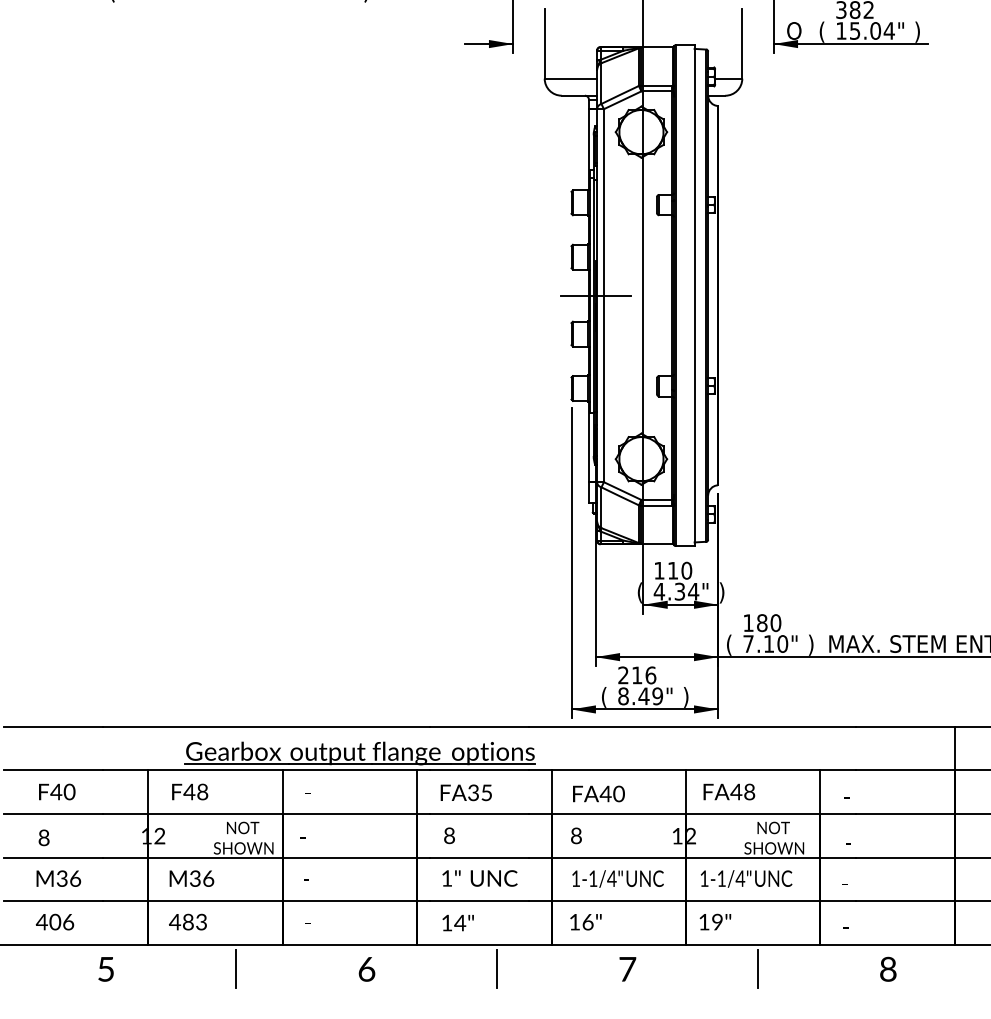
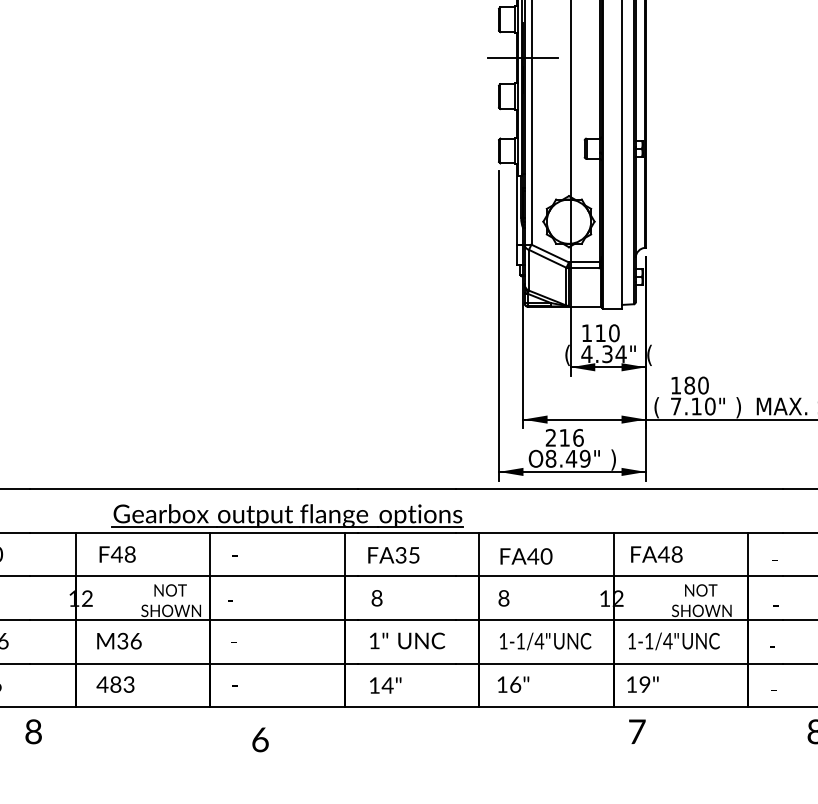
text: (721, 592) -> (649, 354), ) -> (
text: (608, 697) -> (536, 459), ( -> O
text: (106, 968) -> (34, 730), 5 -> 8
line: (236, 969) -> (164, 731), removed
text: (366, 969) -> (260, 739), moved
line: (496, 969) -> (424, 731), removed
text: (627, 969) -> (637, 731), moved
line: (757, 969) -> (685, 731), removed

